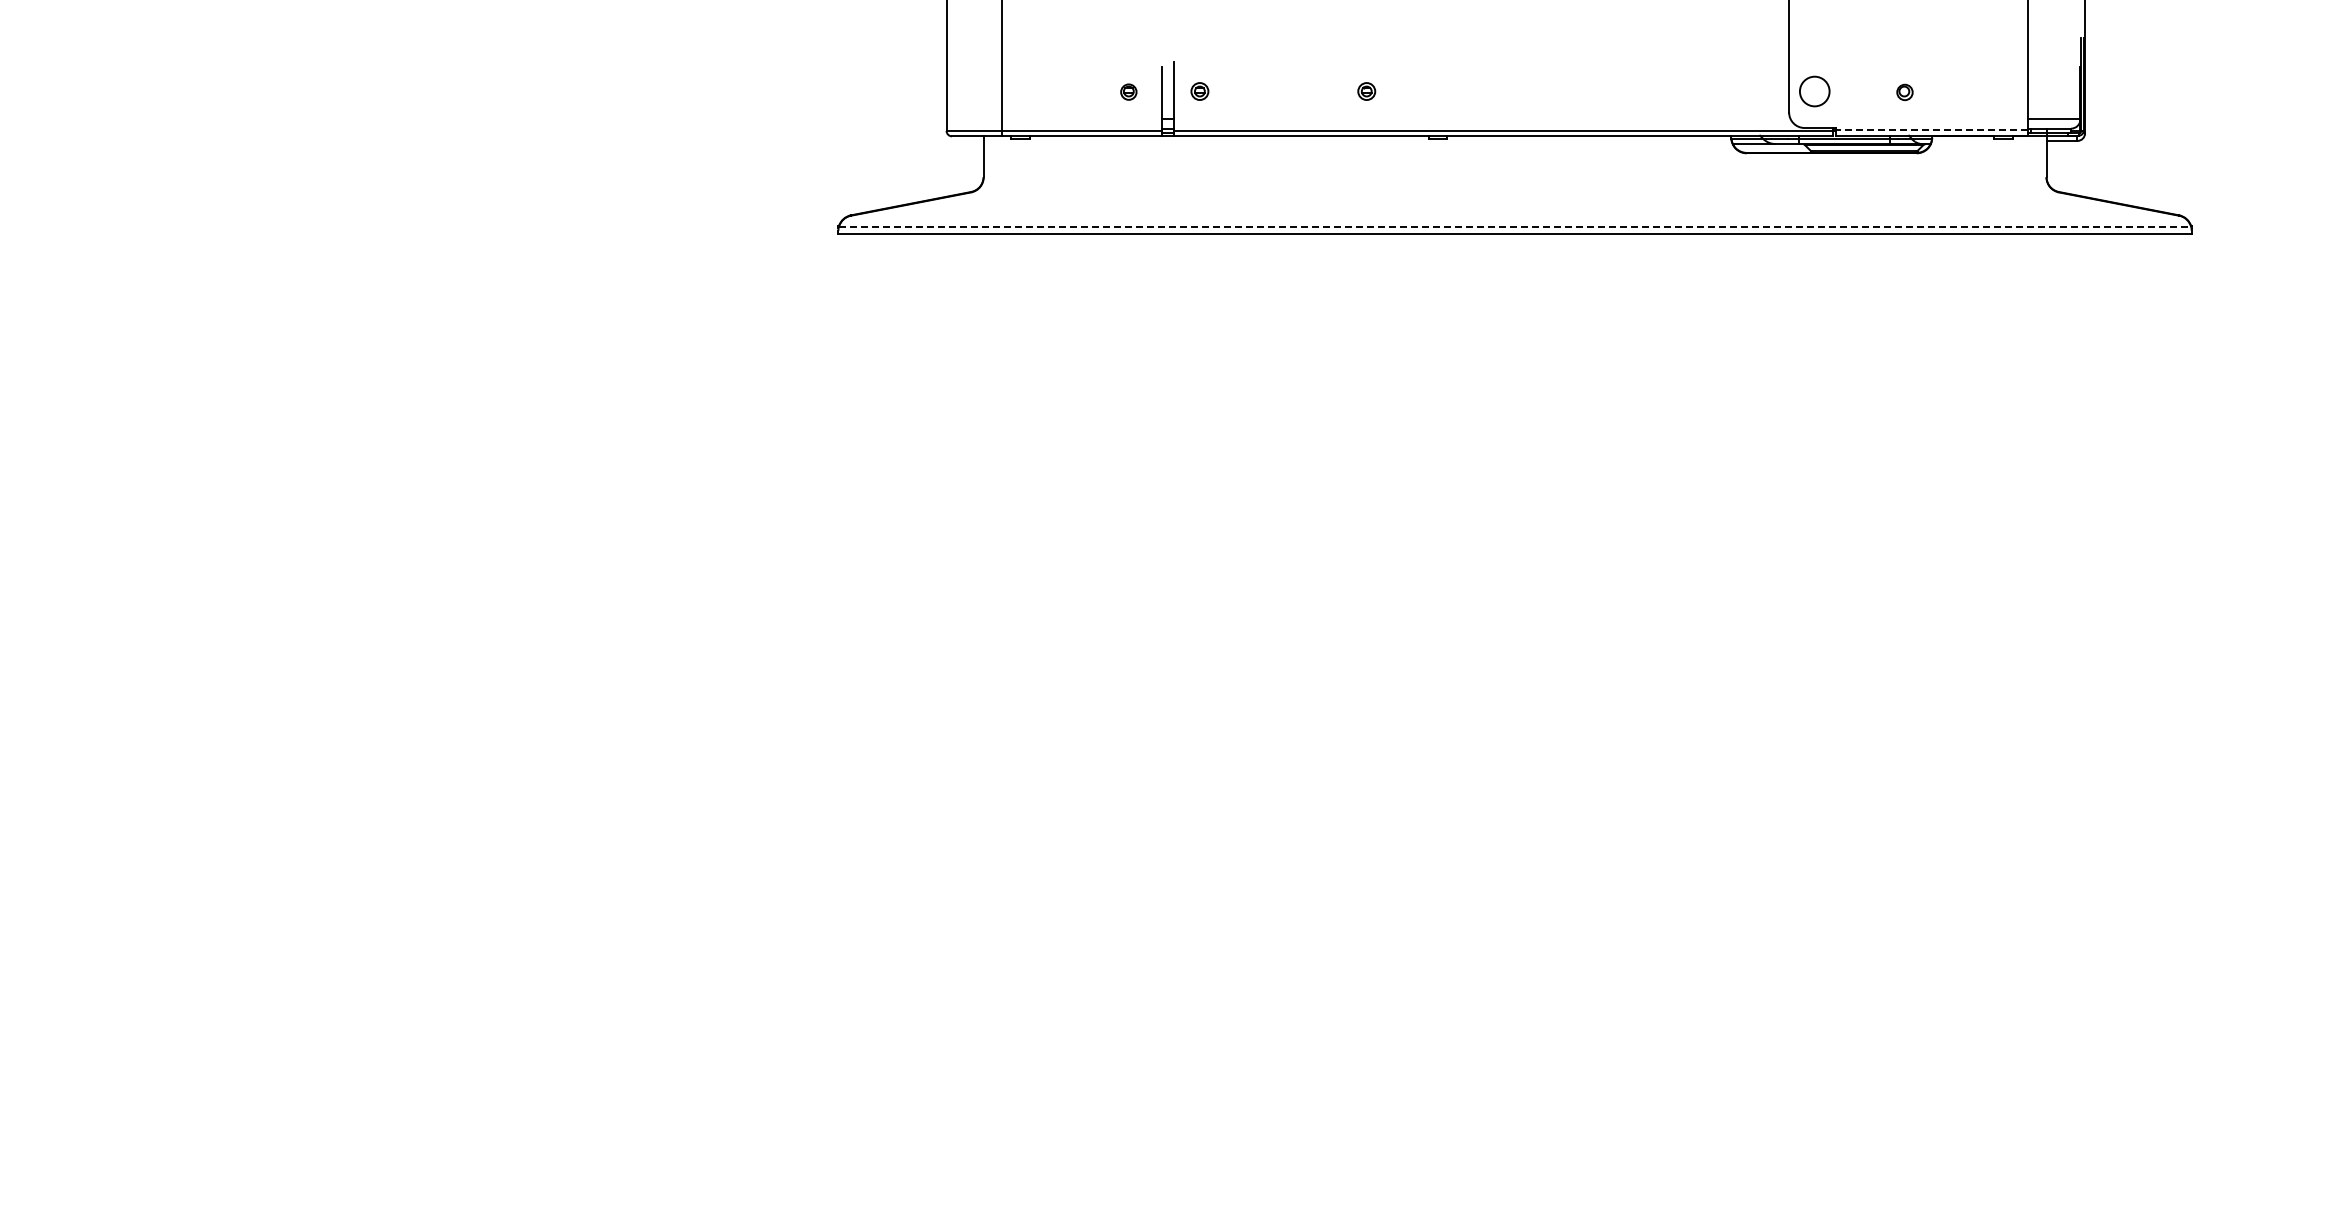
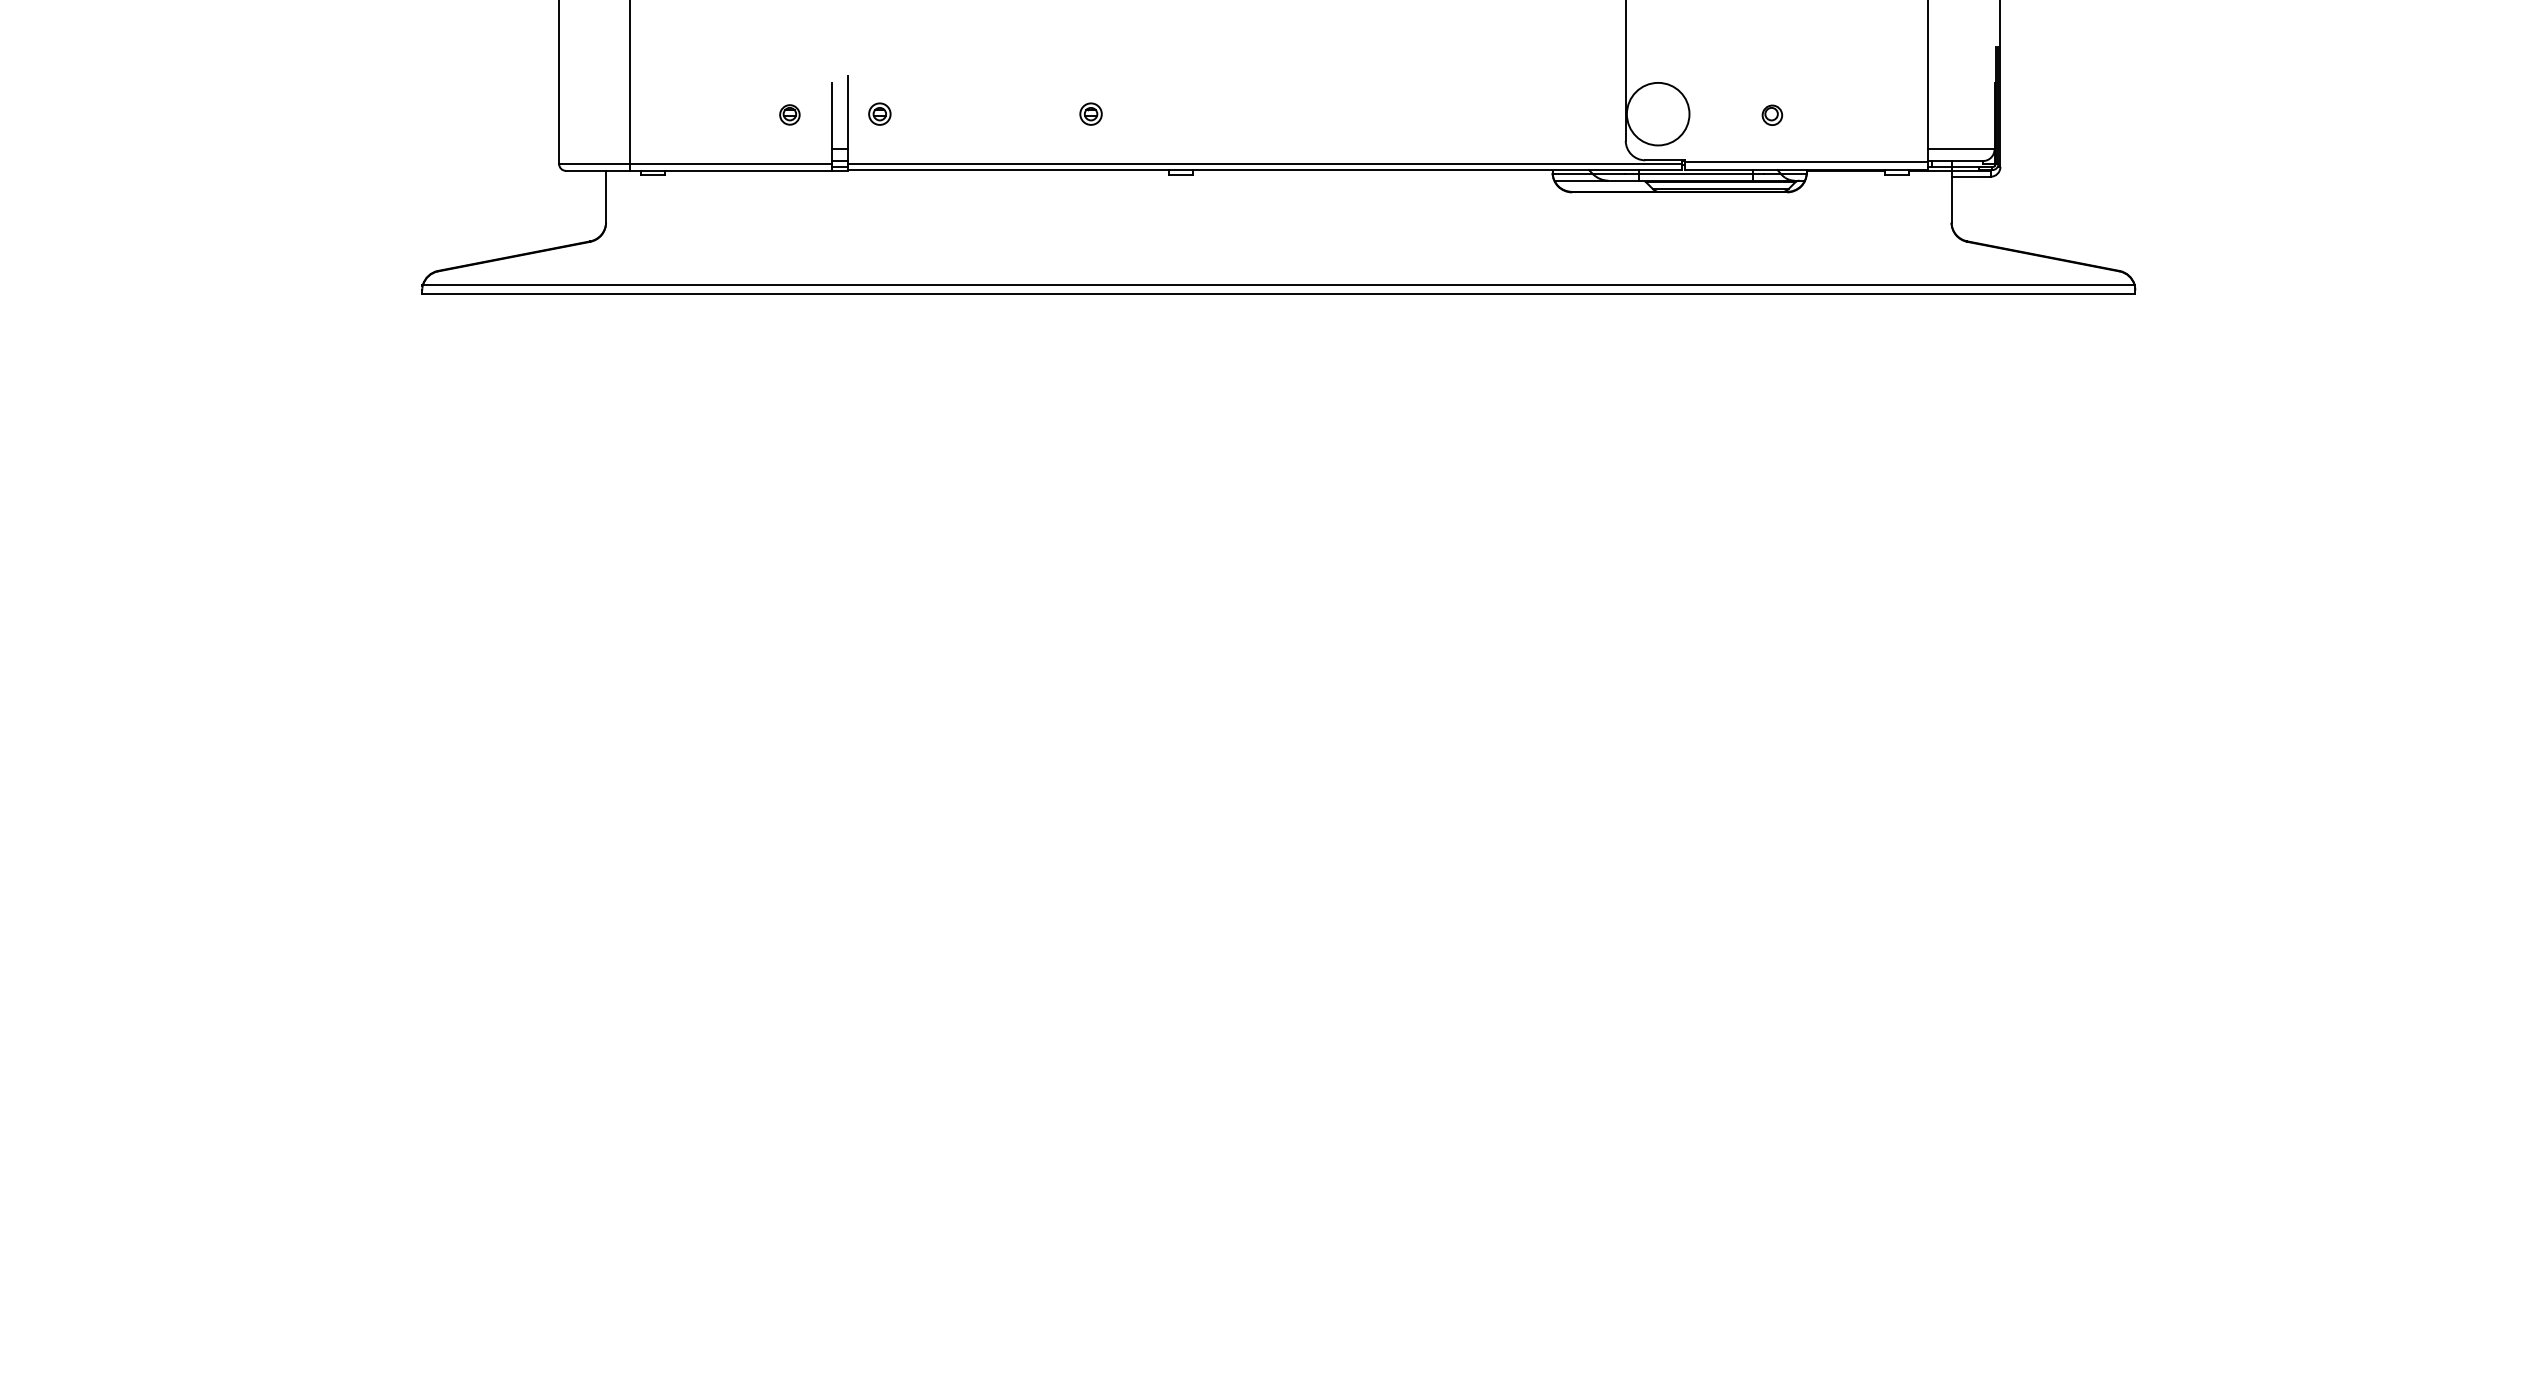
circle: (1814, 91) -> (1657, 114), size x1.67
line: (1931, 129) -> (1805, 162), dashed -> solid
line: (1515, 226) -> (1279, 285), dashed -> solid

